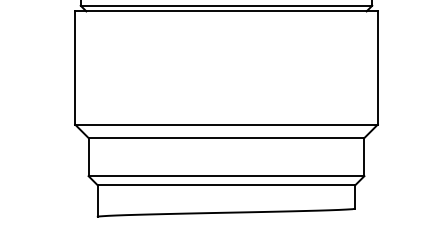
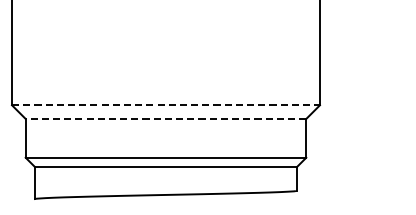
line: (227, 124) -> (167, 105), solid -> dashed
line: (226, 138) -> (165, 119), solid -> dashed

